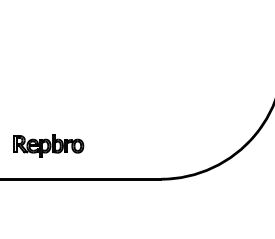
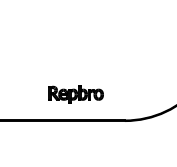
part: (48, 145) -> (75, 94), moved

